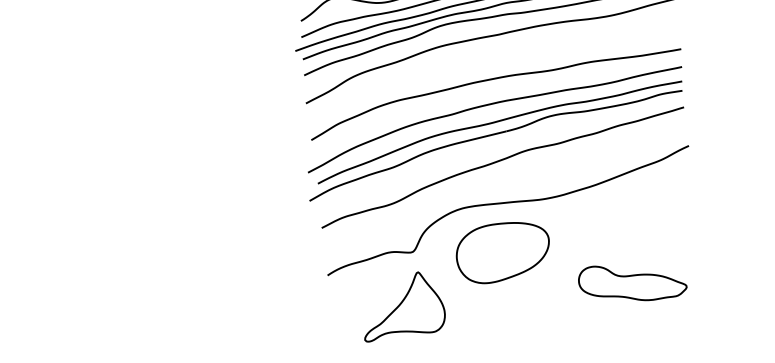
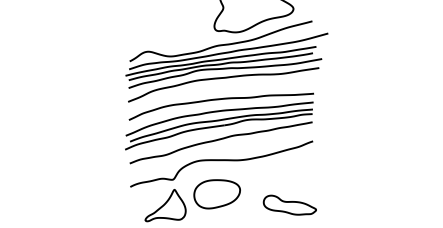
part: (501, 252) -> (216, 194), moved
part: (631, 281) -> (289, 204), moved

